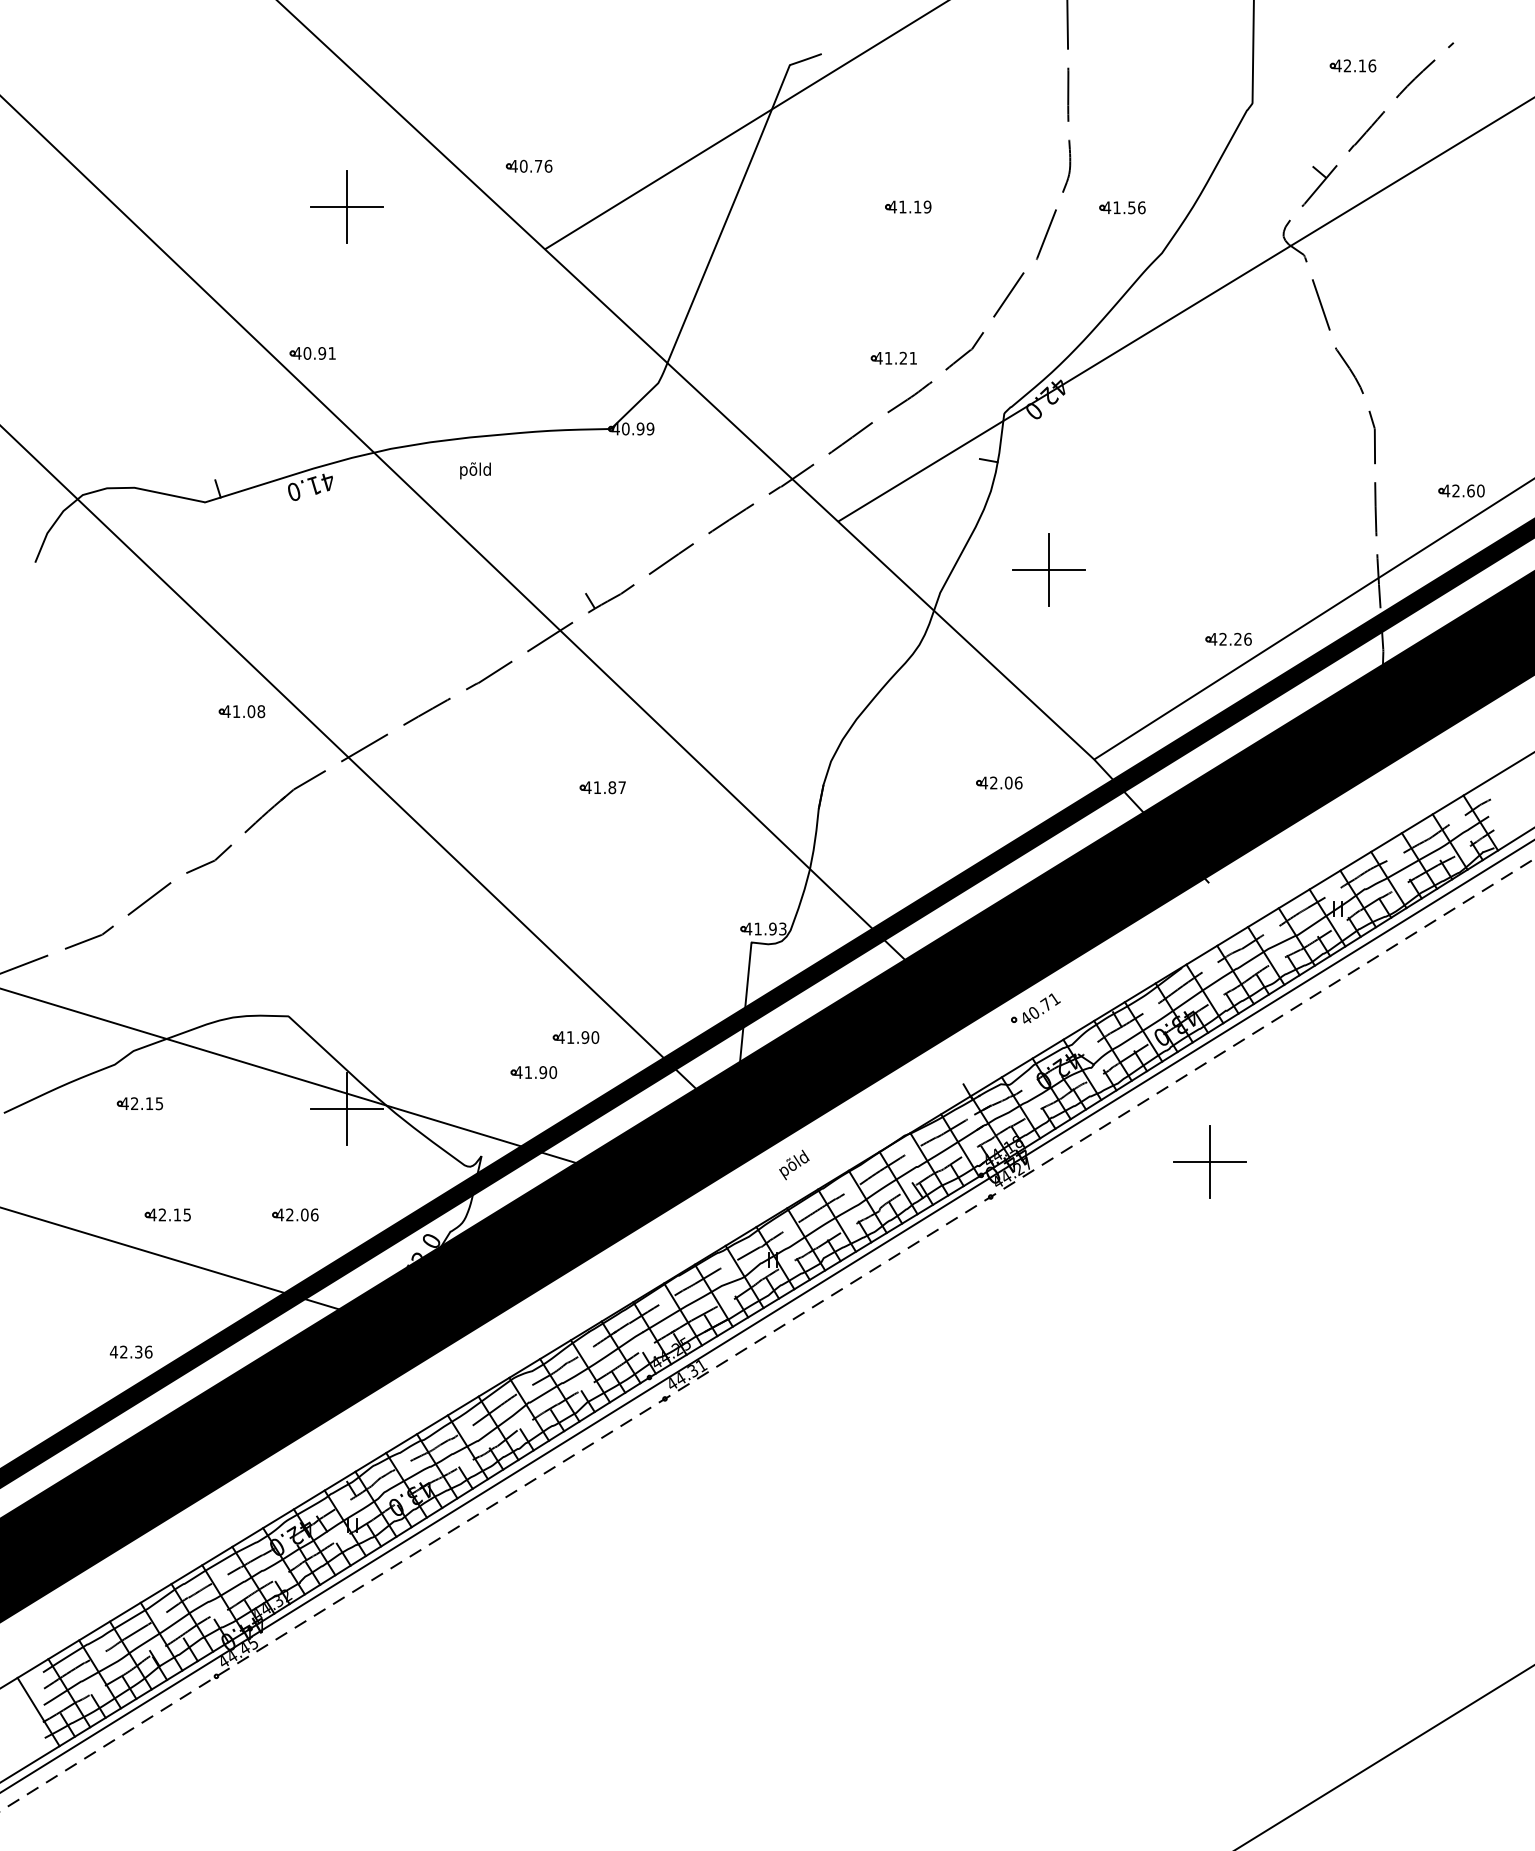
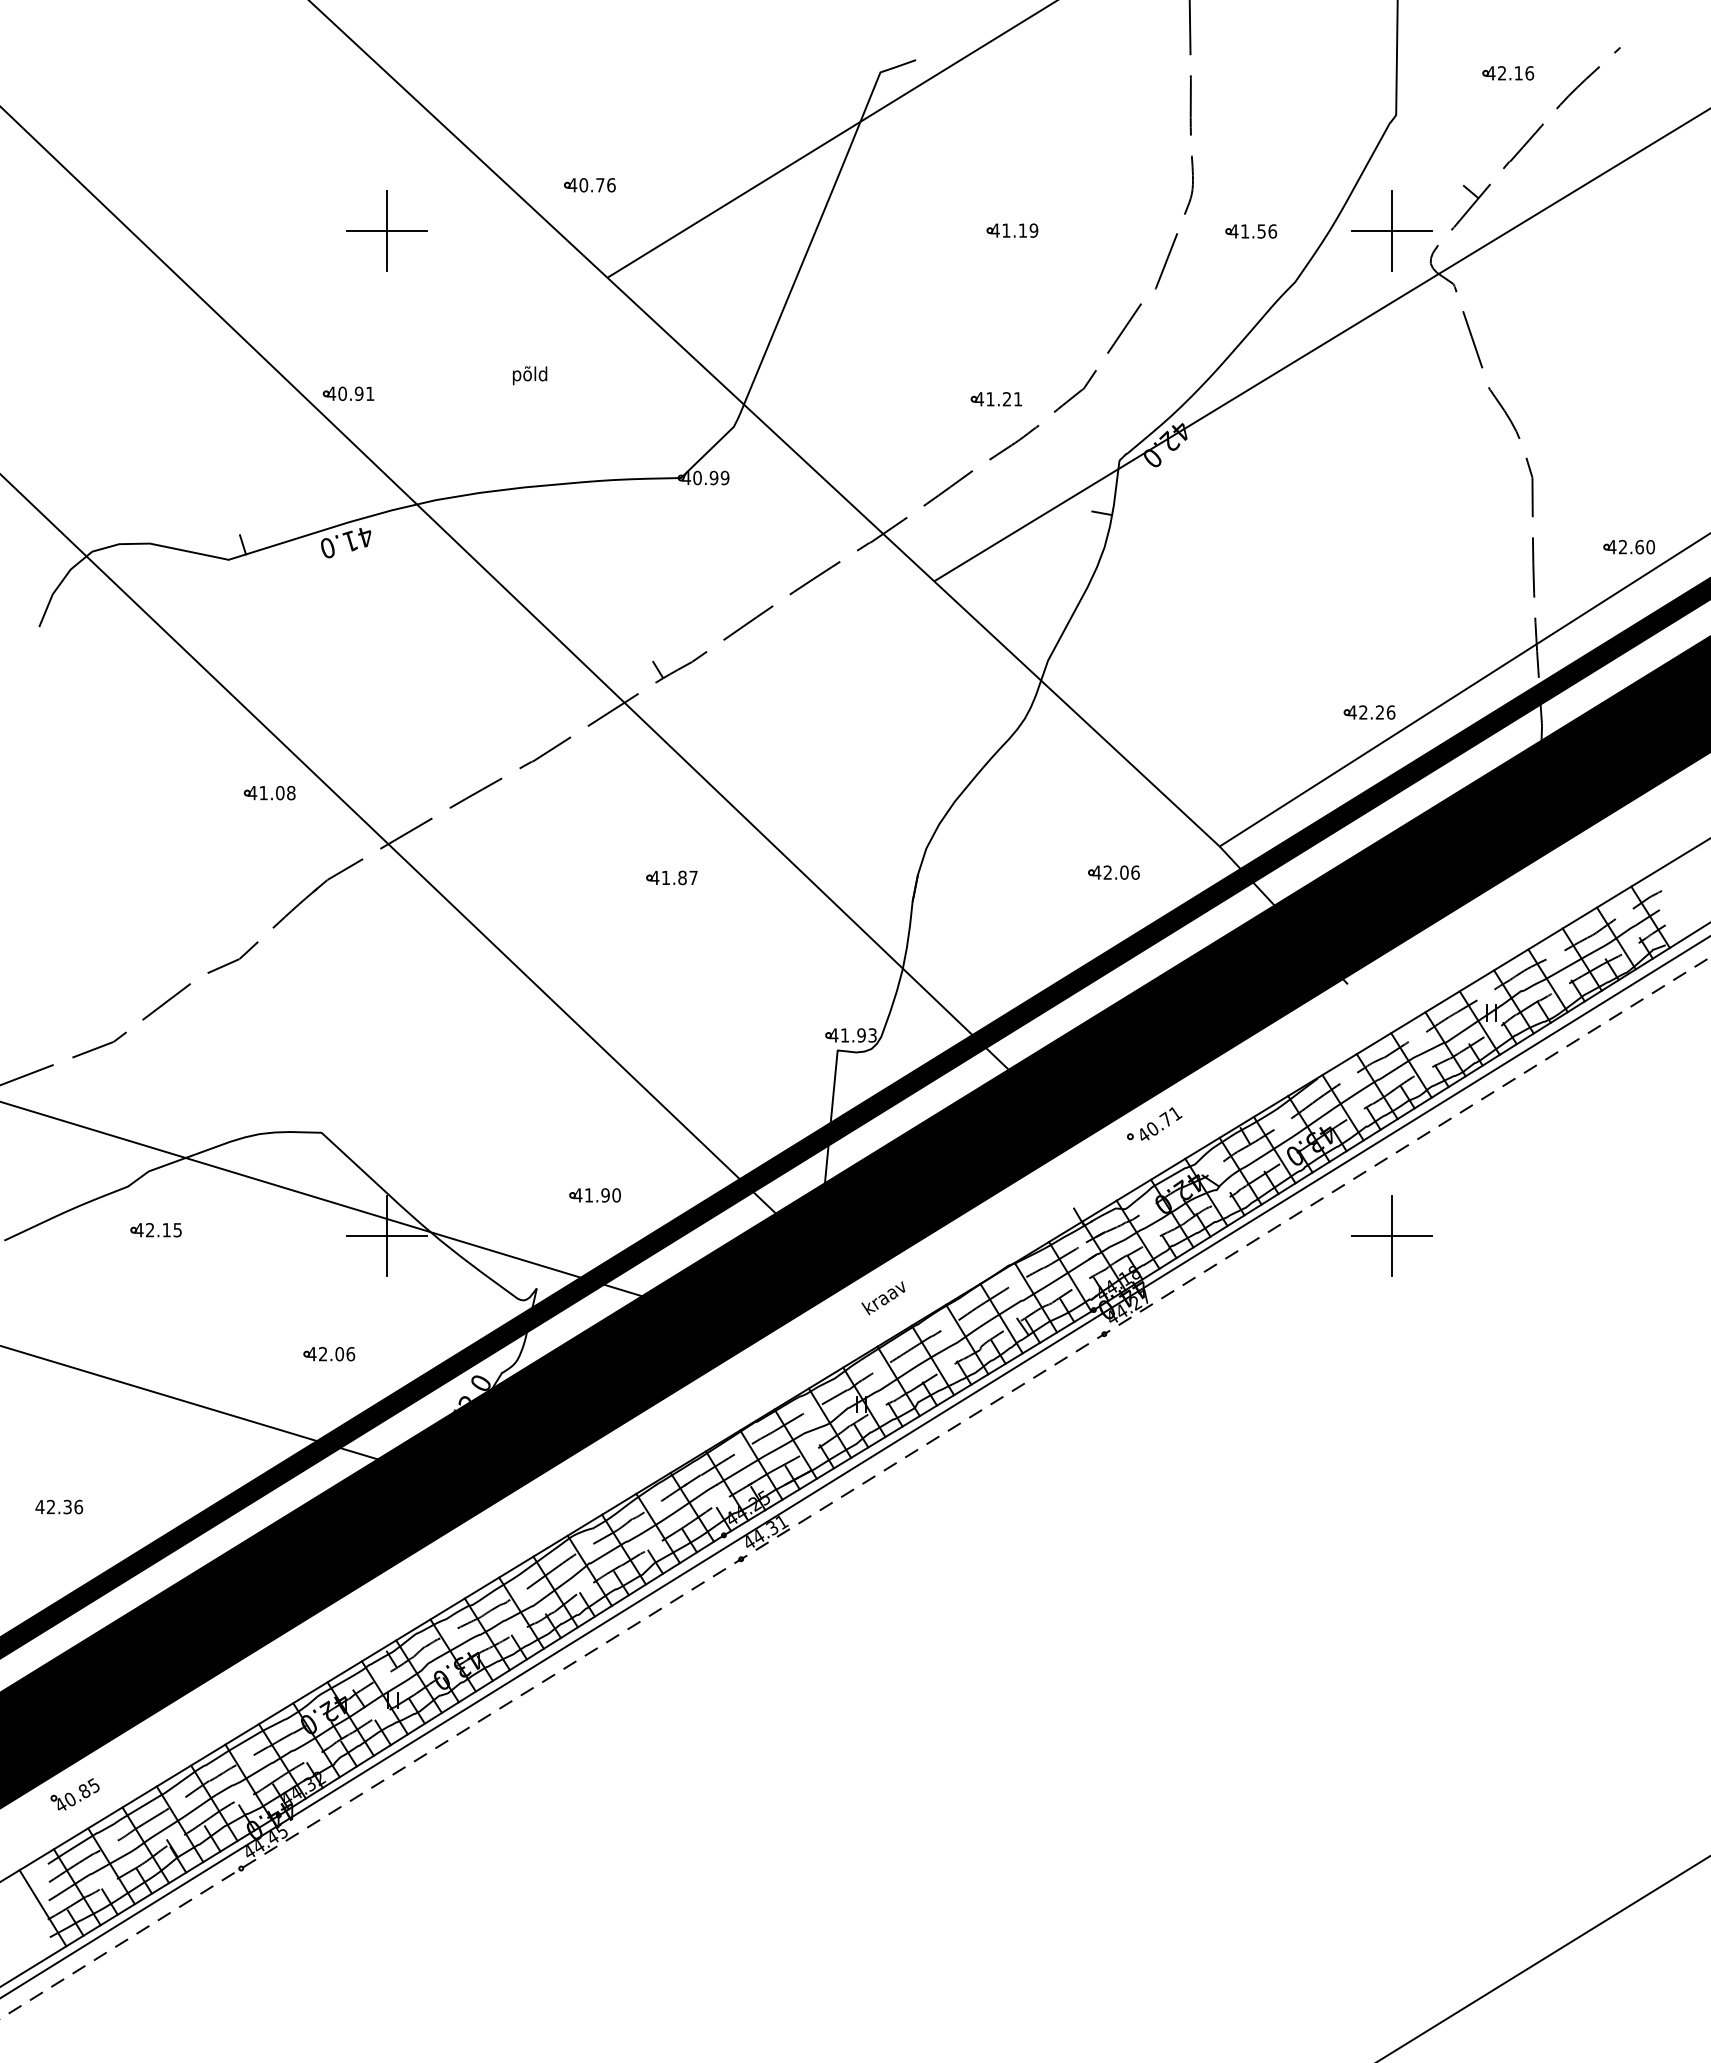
text: (475, 470) -> (530, 375), moved
part: (1048, 569) -> (1391, 230), moved
part: (575, 1037) -> (641, 1156), removed
part: (1209, 1161) -> (1391, 1235), moved
text: (792, 1165) -> (883, 1298), põld -> kraav
part: (167, 1215) -> (186, 1354), removed
text: (131, 1351) -> (59, 1506), moved
part: (66, 1609) -> (74, 1794), added

